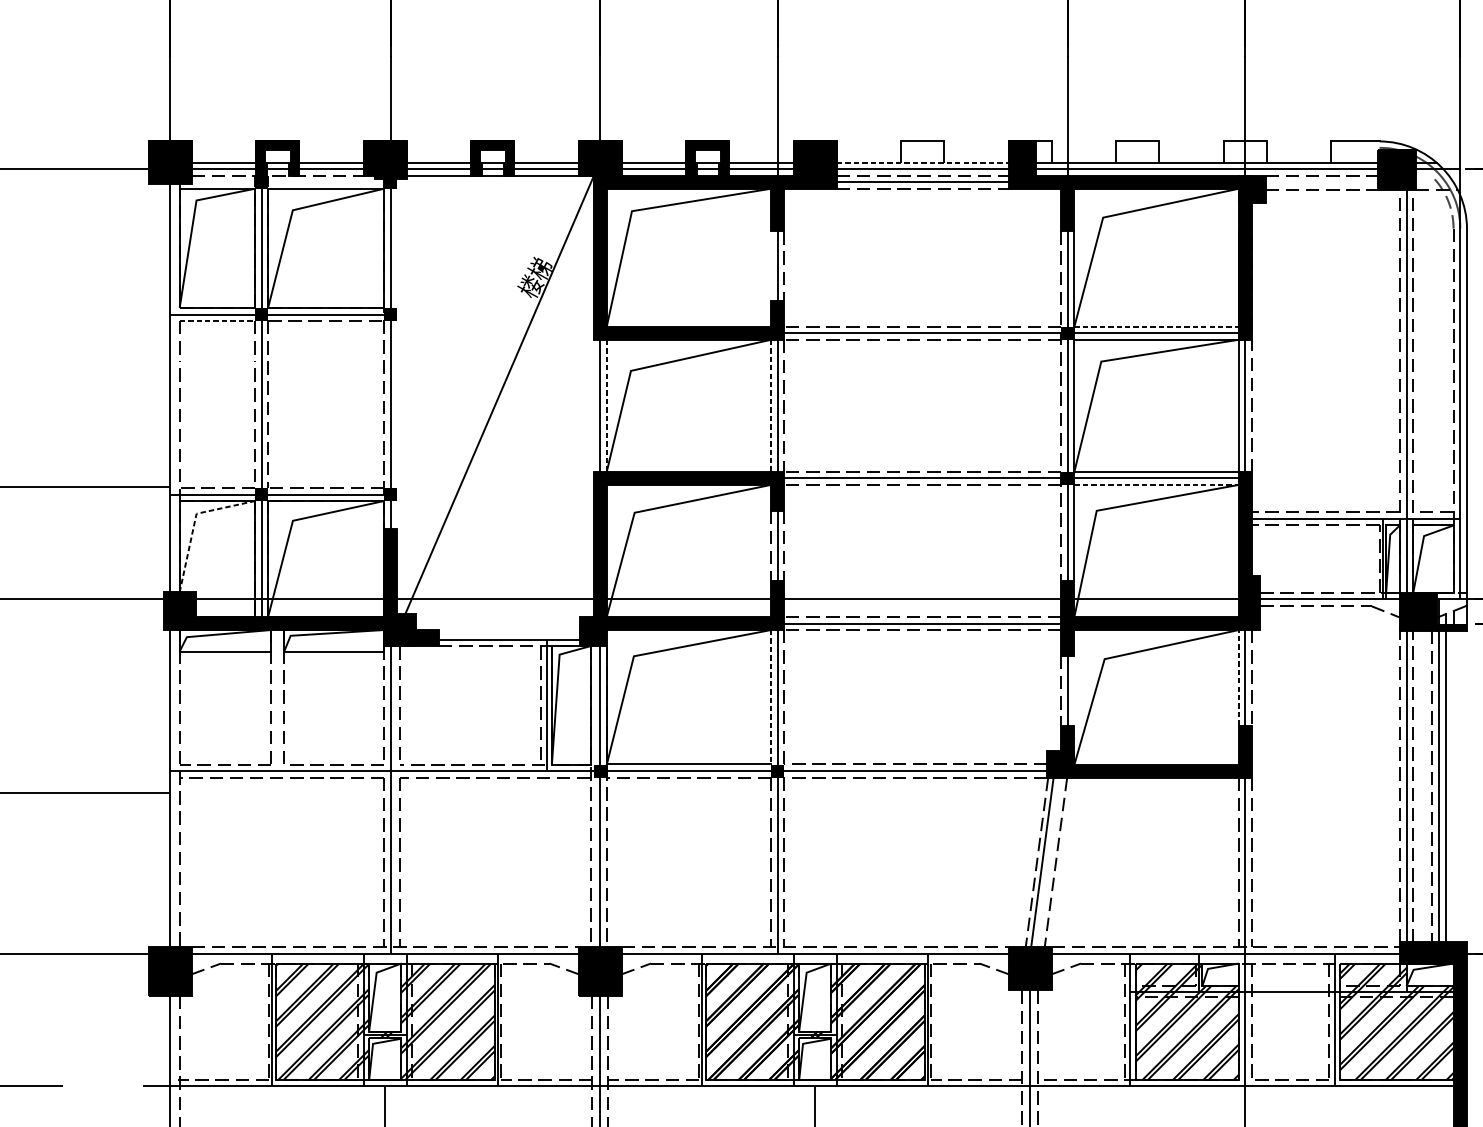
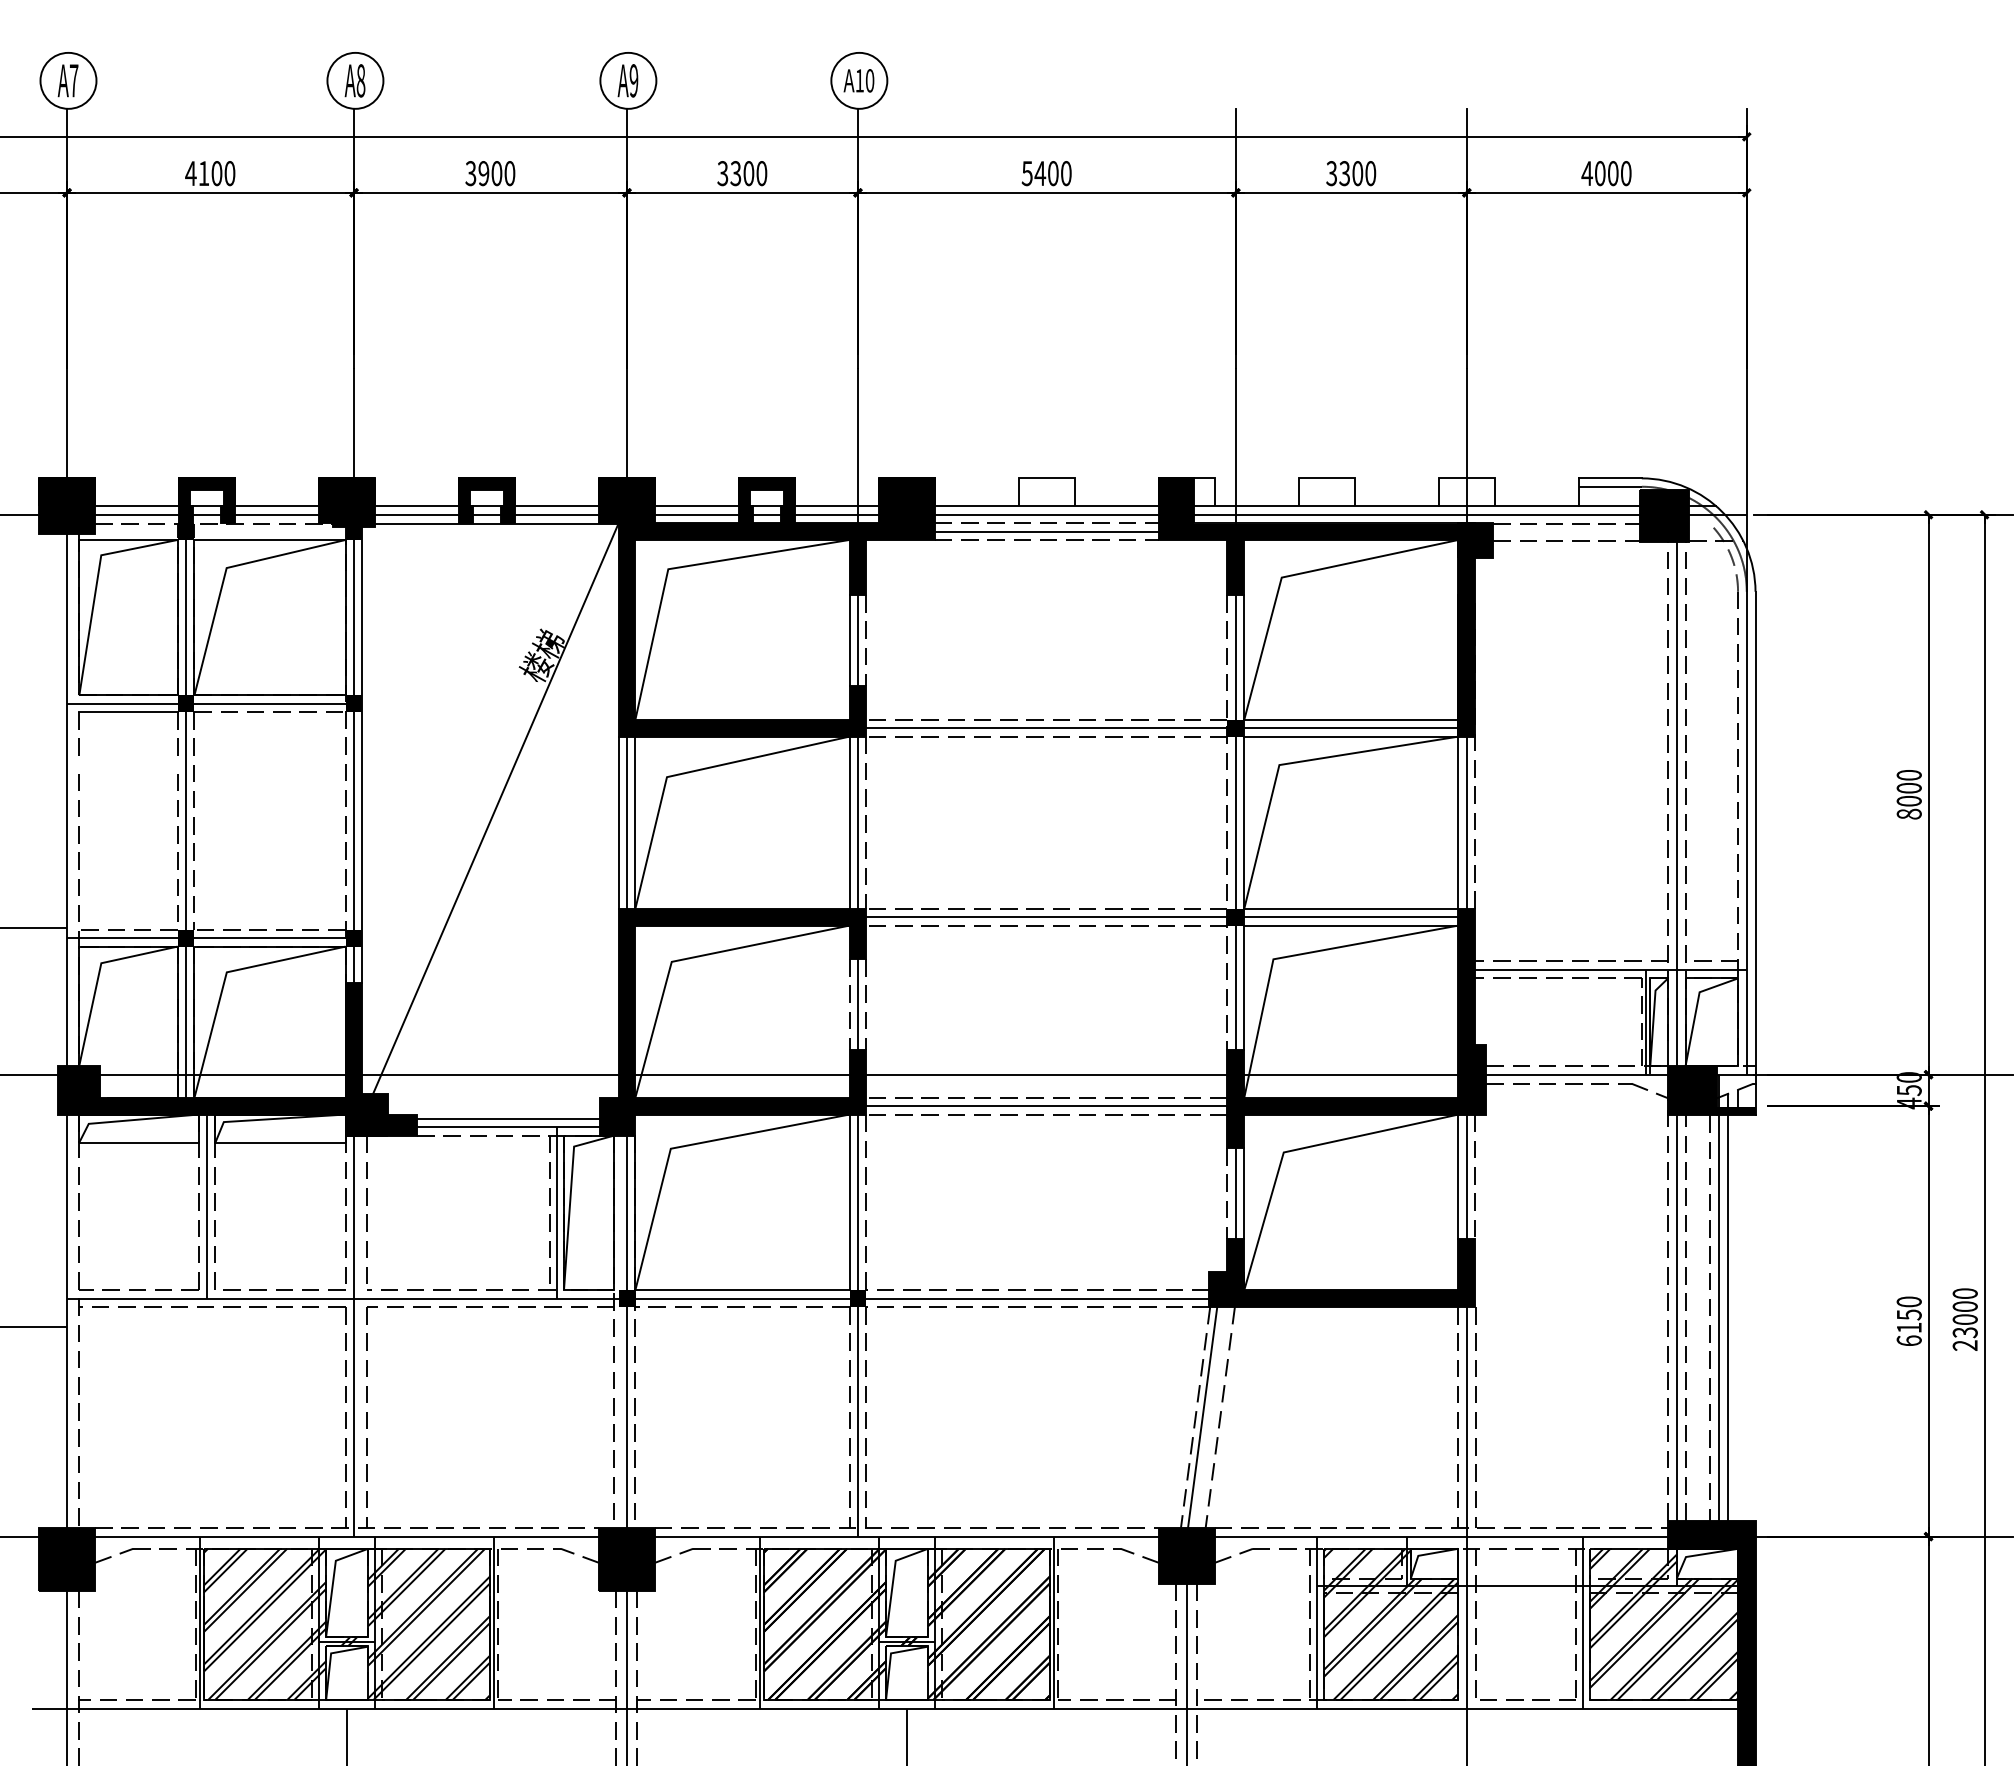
line: (1354, 147) -> (1609, 486), added
line: (922, 163) -> (1046, 506), dashed -> solid
line: (771, 265) -> (849, 640), added
line: (218, 321) -> (129, 712), dashed -> solid
line: (1156, 326) -> (1351, 719), dashed -> solid
line: (397, 354) -> (362, 755), added
line: (593, 405) -> (618, 822), added
line: (606, 406) -> (635, 823), dashed -> solid
line: (771, 406) -> (849, 823), dashed -> solid
line: (1156, 484) -> (1351, 925), dashed -> solid
line: (194, 522) -> (98, 974), dashed -> solid
line: (509, 633) -> (508, 1118), added
line: (1238, 677) -> (1458, 1176), dashed -> solid
line: (1074, 690) -> (1244, 1193), added
line: (278, 697) -> (207, 1202), added
line: (771, 697) -> (849, 1202), dashed -> solid

